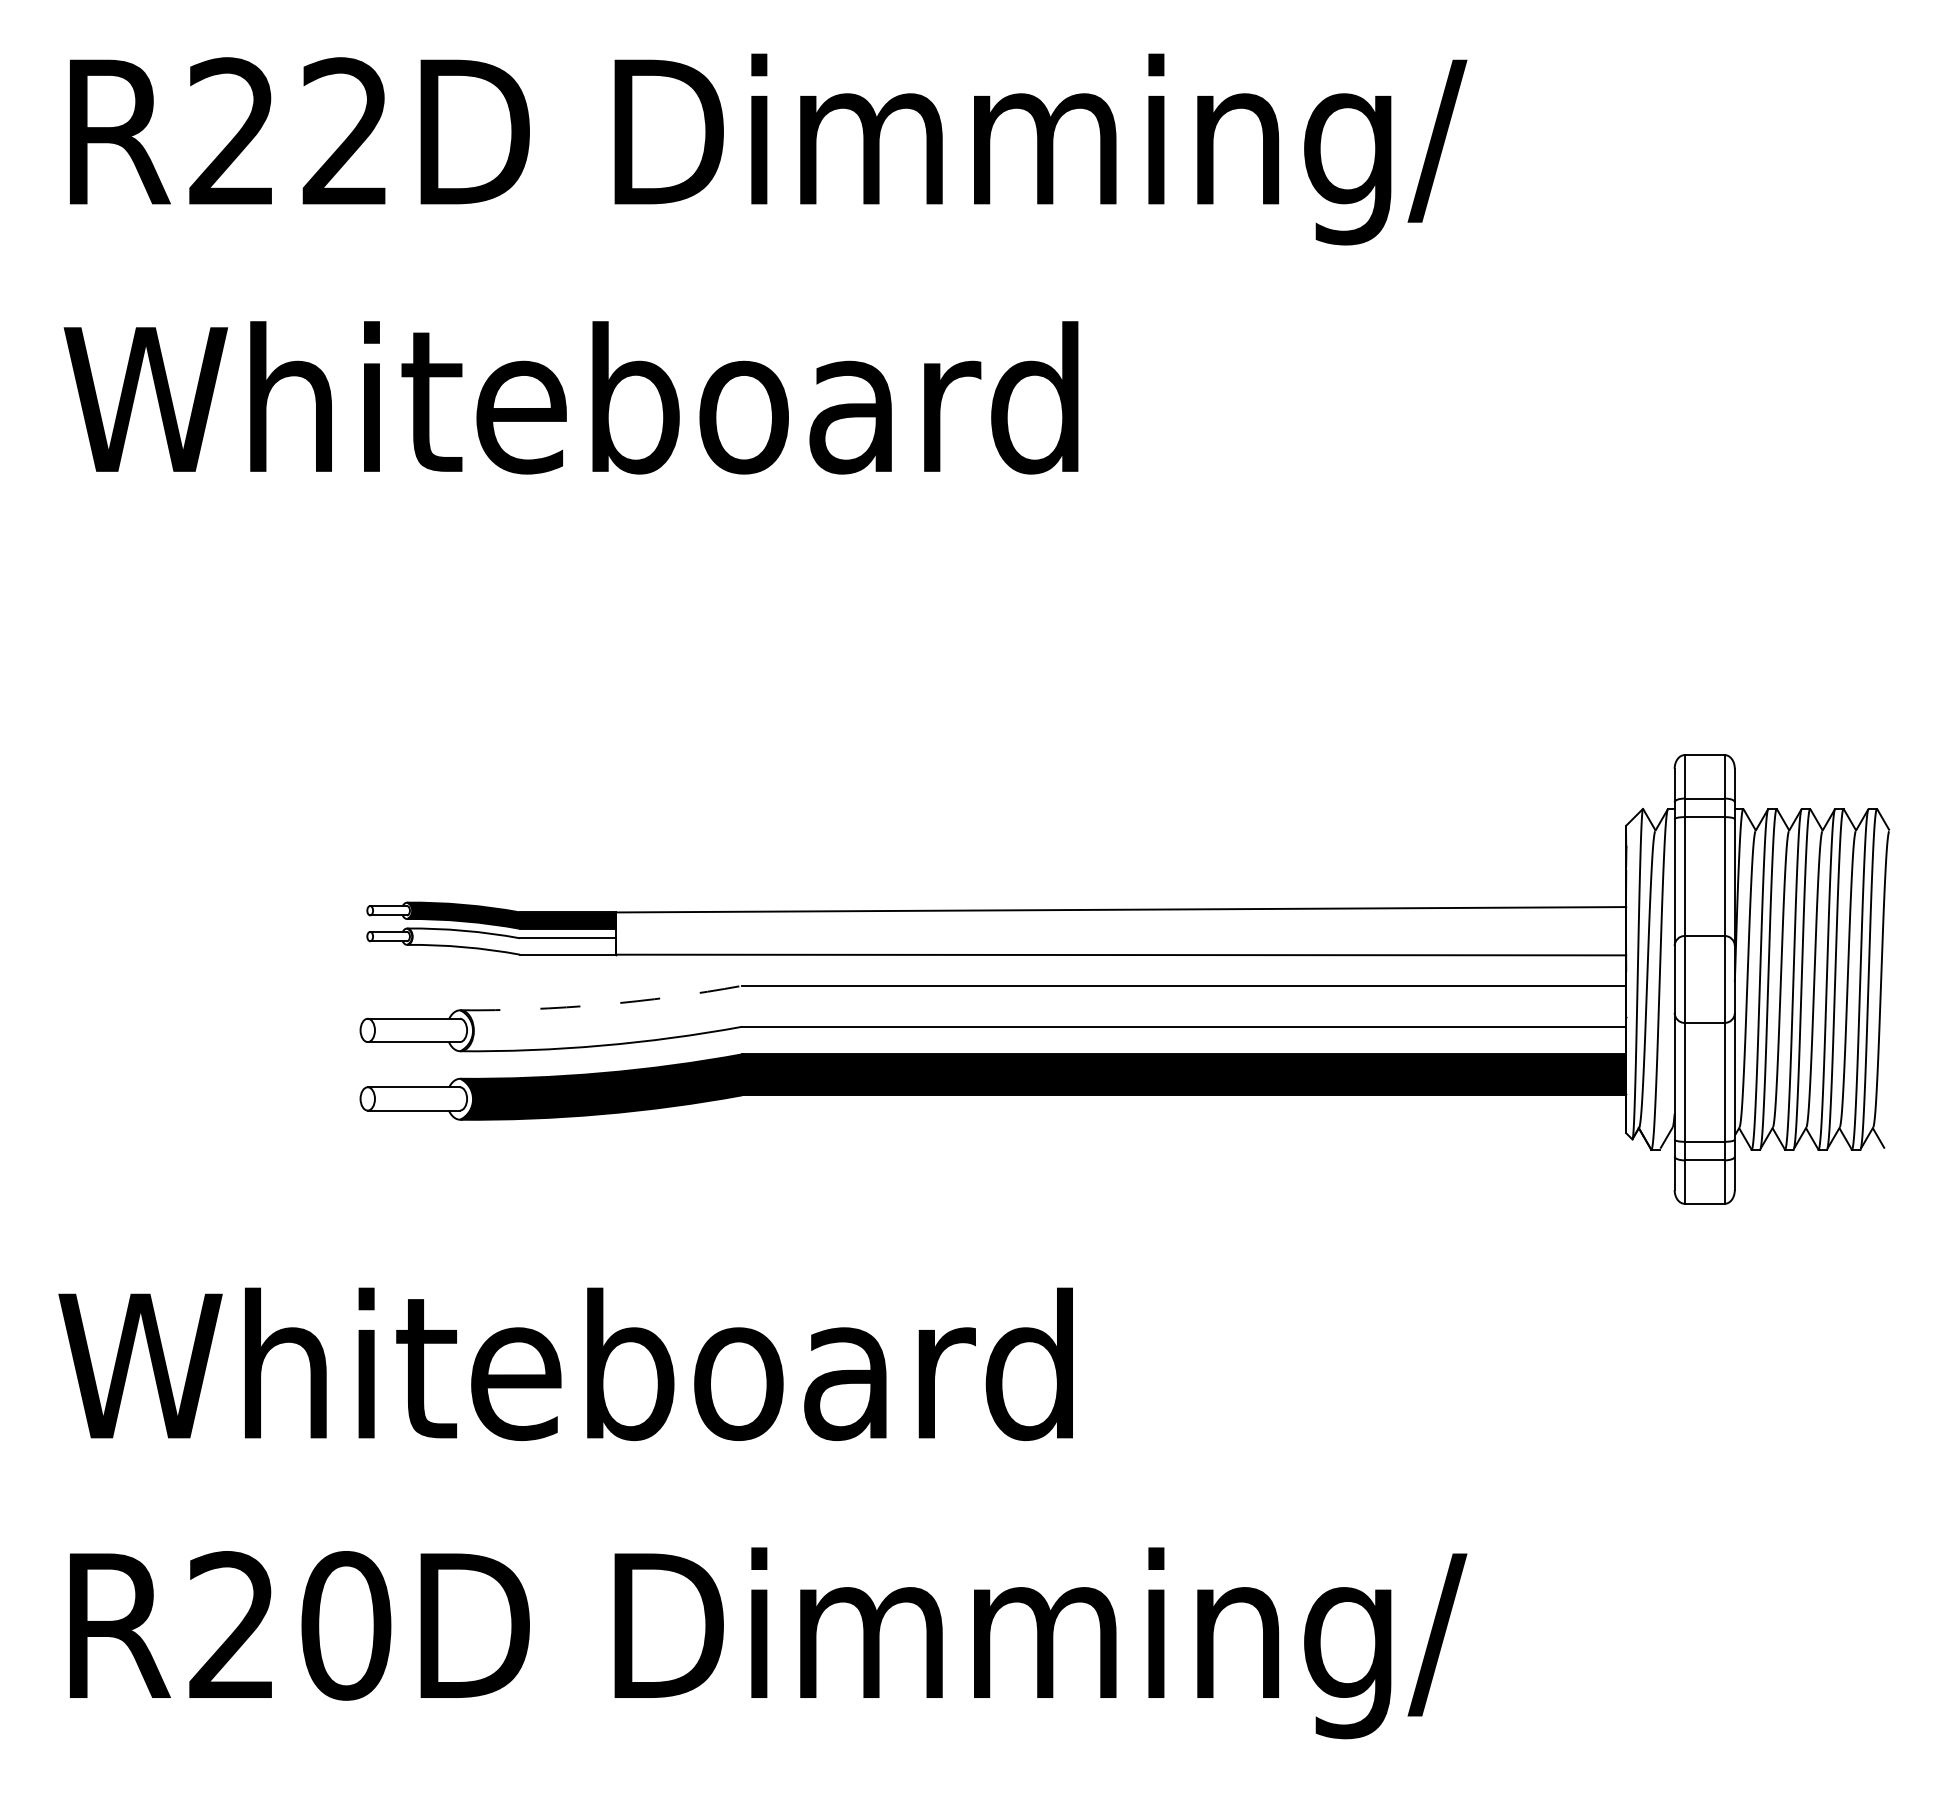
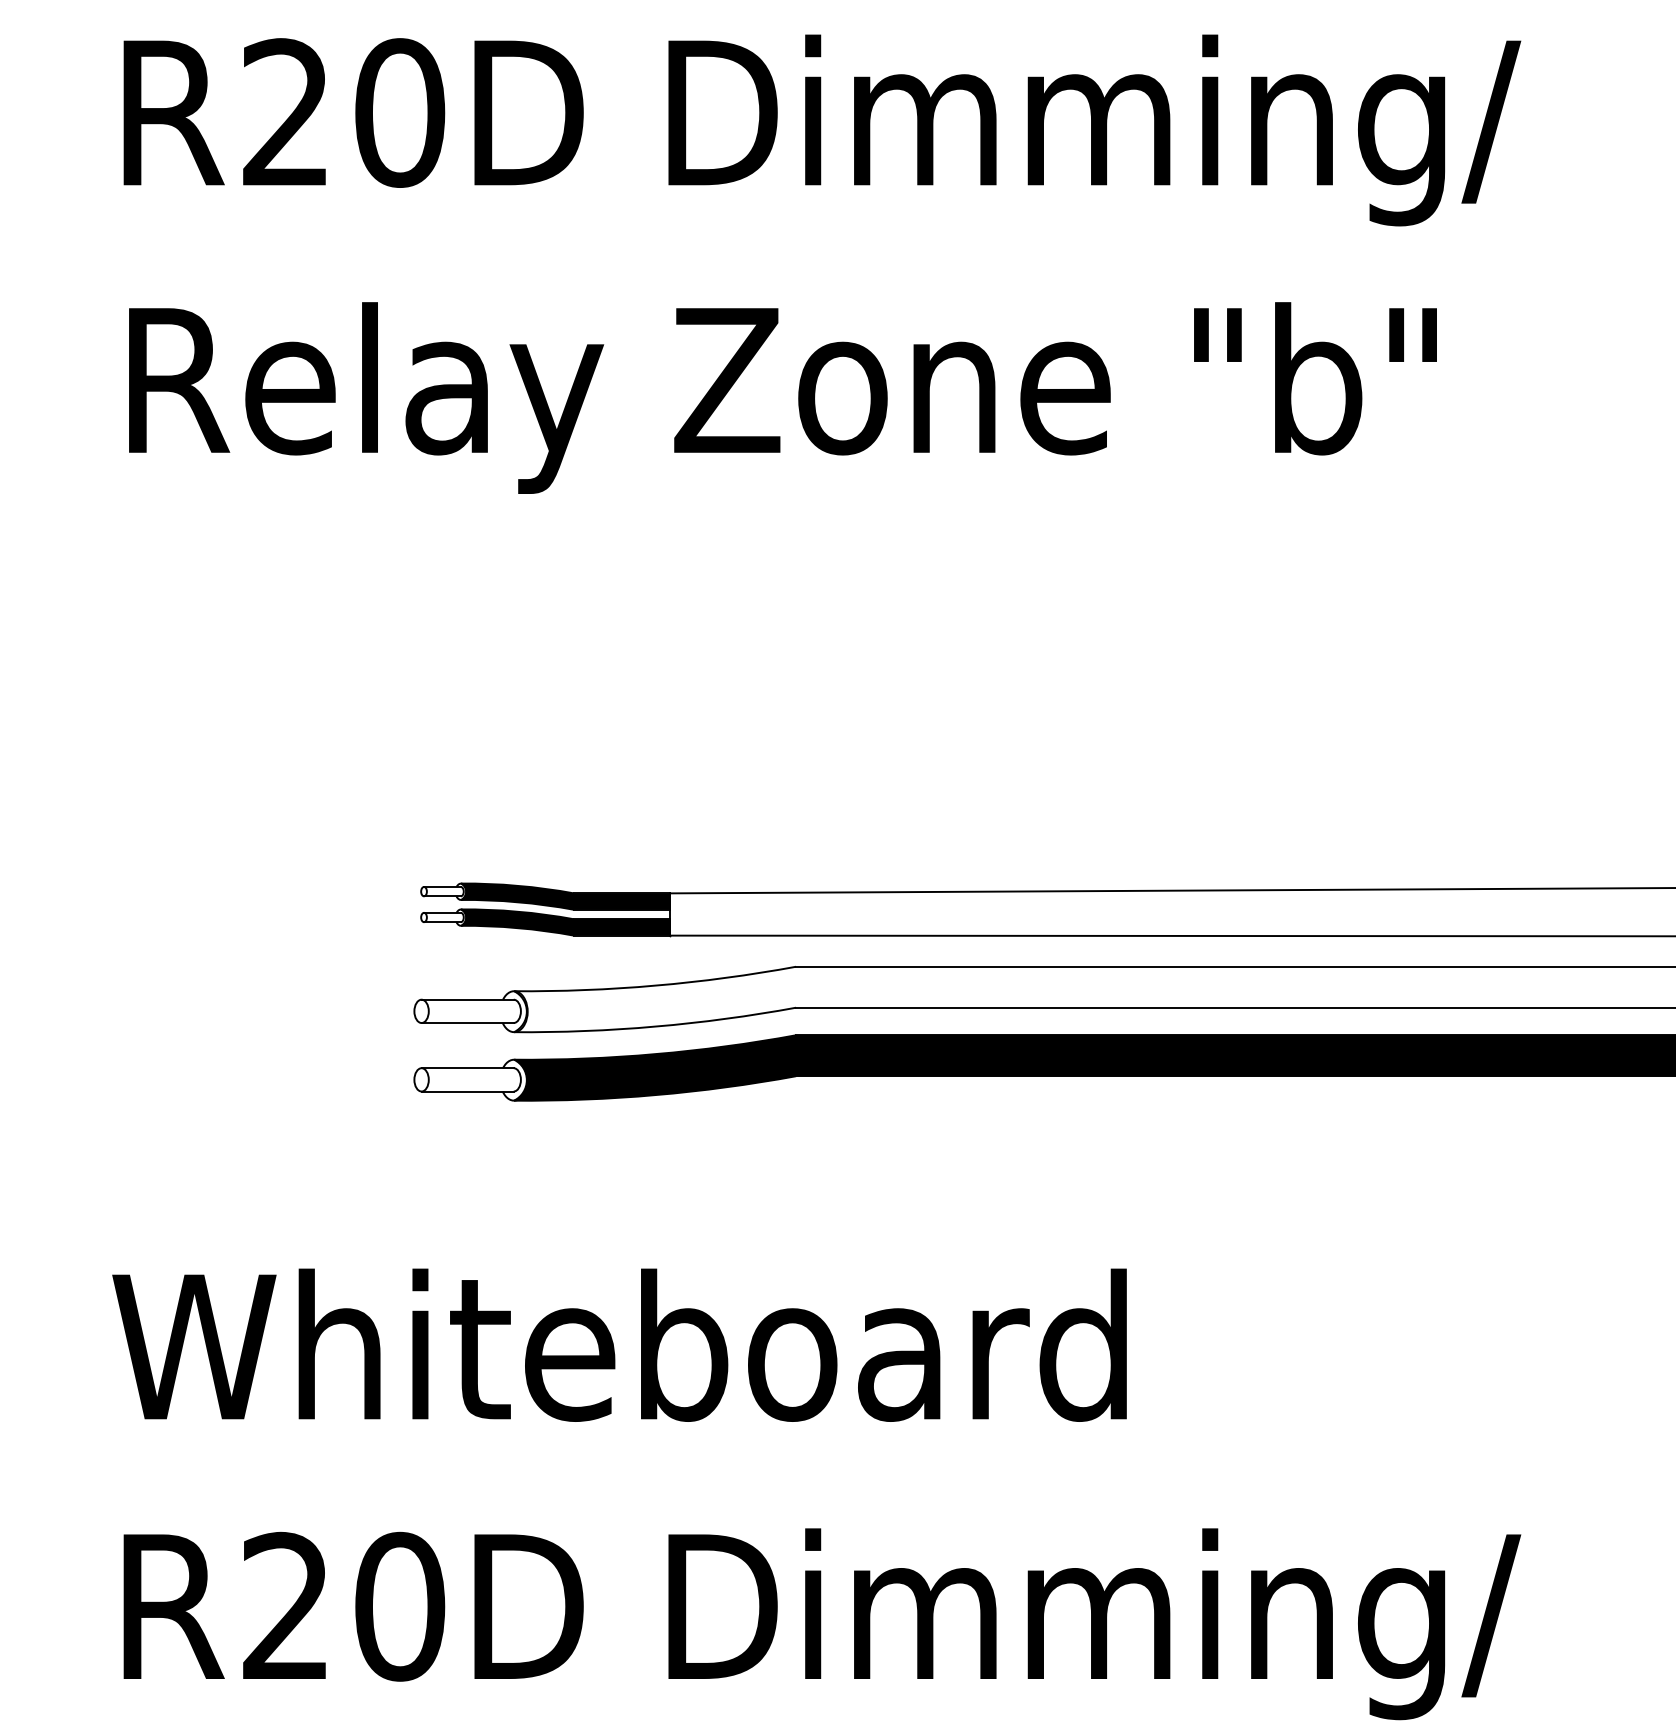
text: (346, 132) -> (400, 113), R22D -> R20D
text: (723, 416) -> (777, 397), Whiteboard -> Relay Zone "b"
fill: (511, 941) -> (565, 922), added
arc: (601, 1004) -> (655, 985), dashed -> solid

